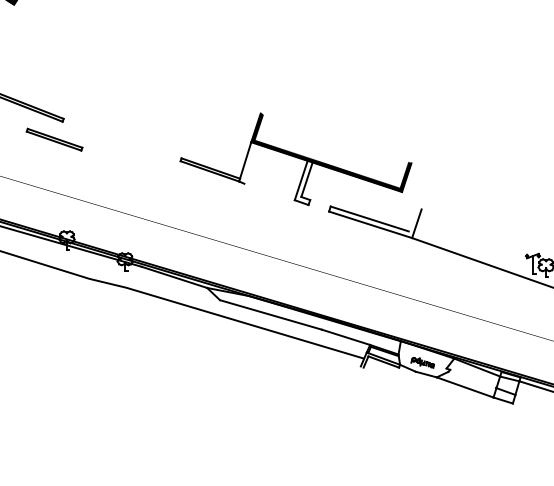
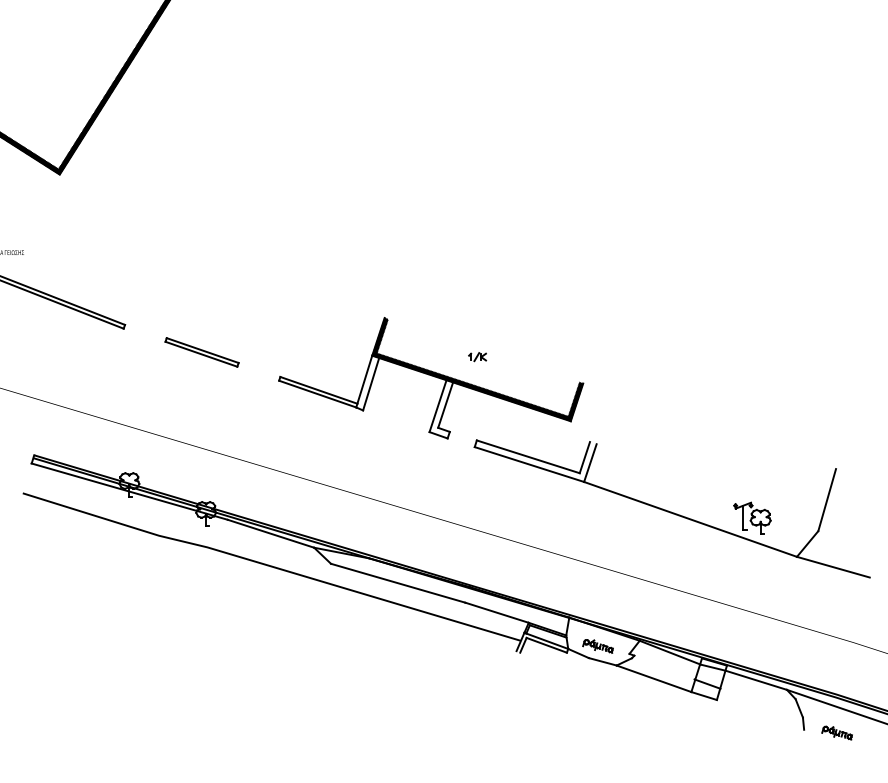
part: (54, 139) -> (201, 352), moved
part: (331, 143) -> (477, 357), added
line: (250, 164) -> (371, 384), added
line: (412, 219) -> (584, 457), added

